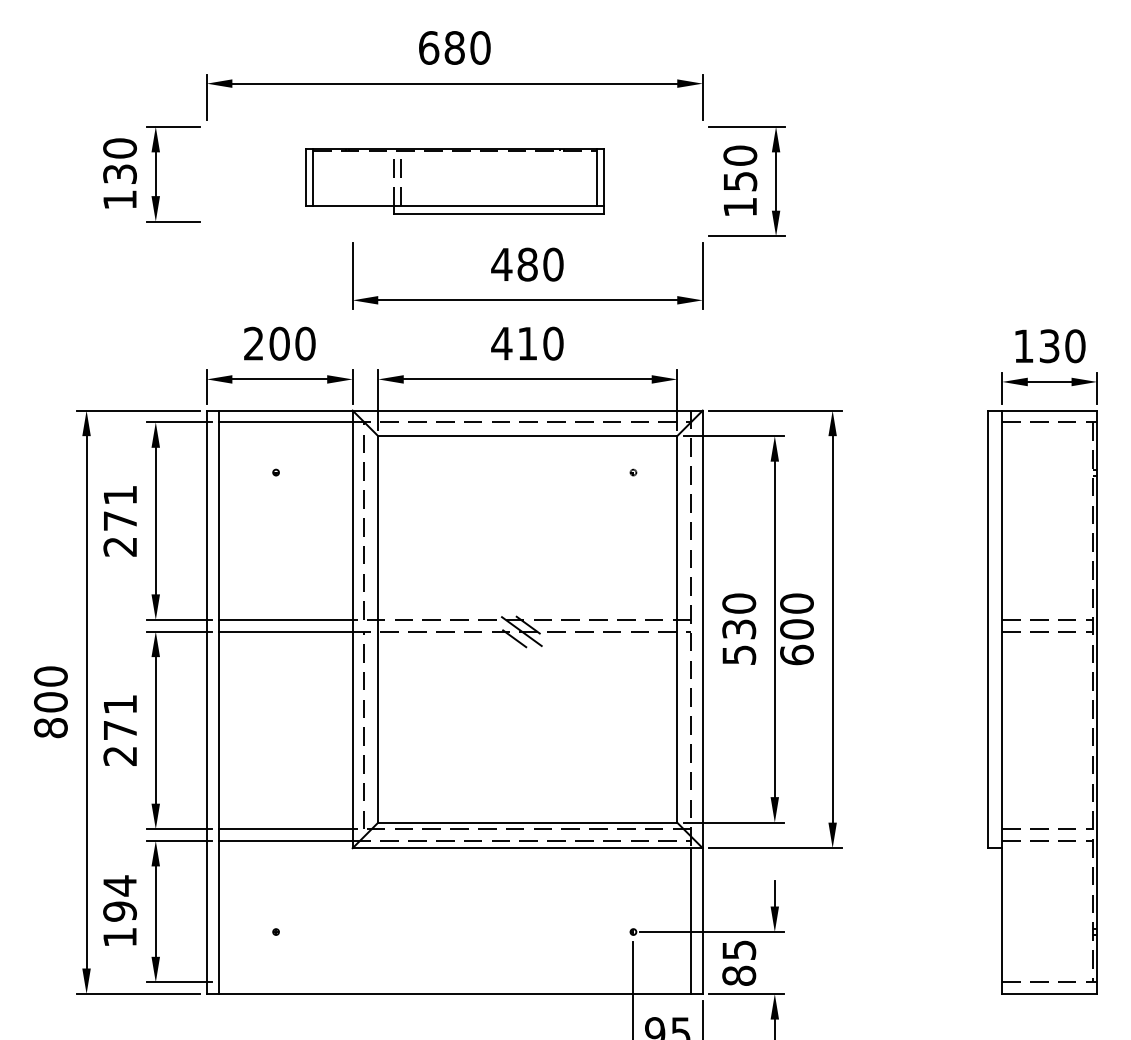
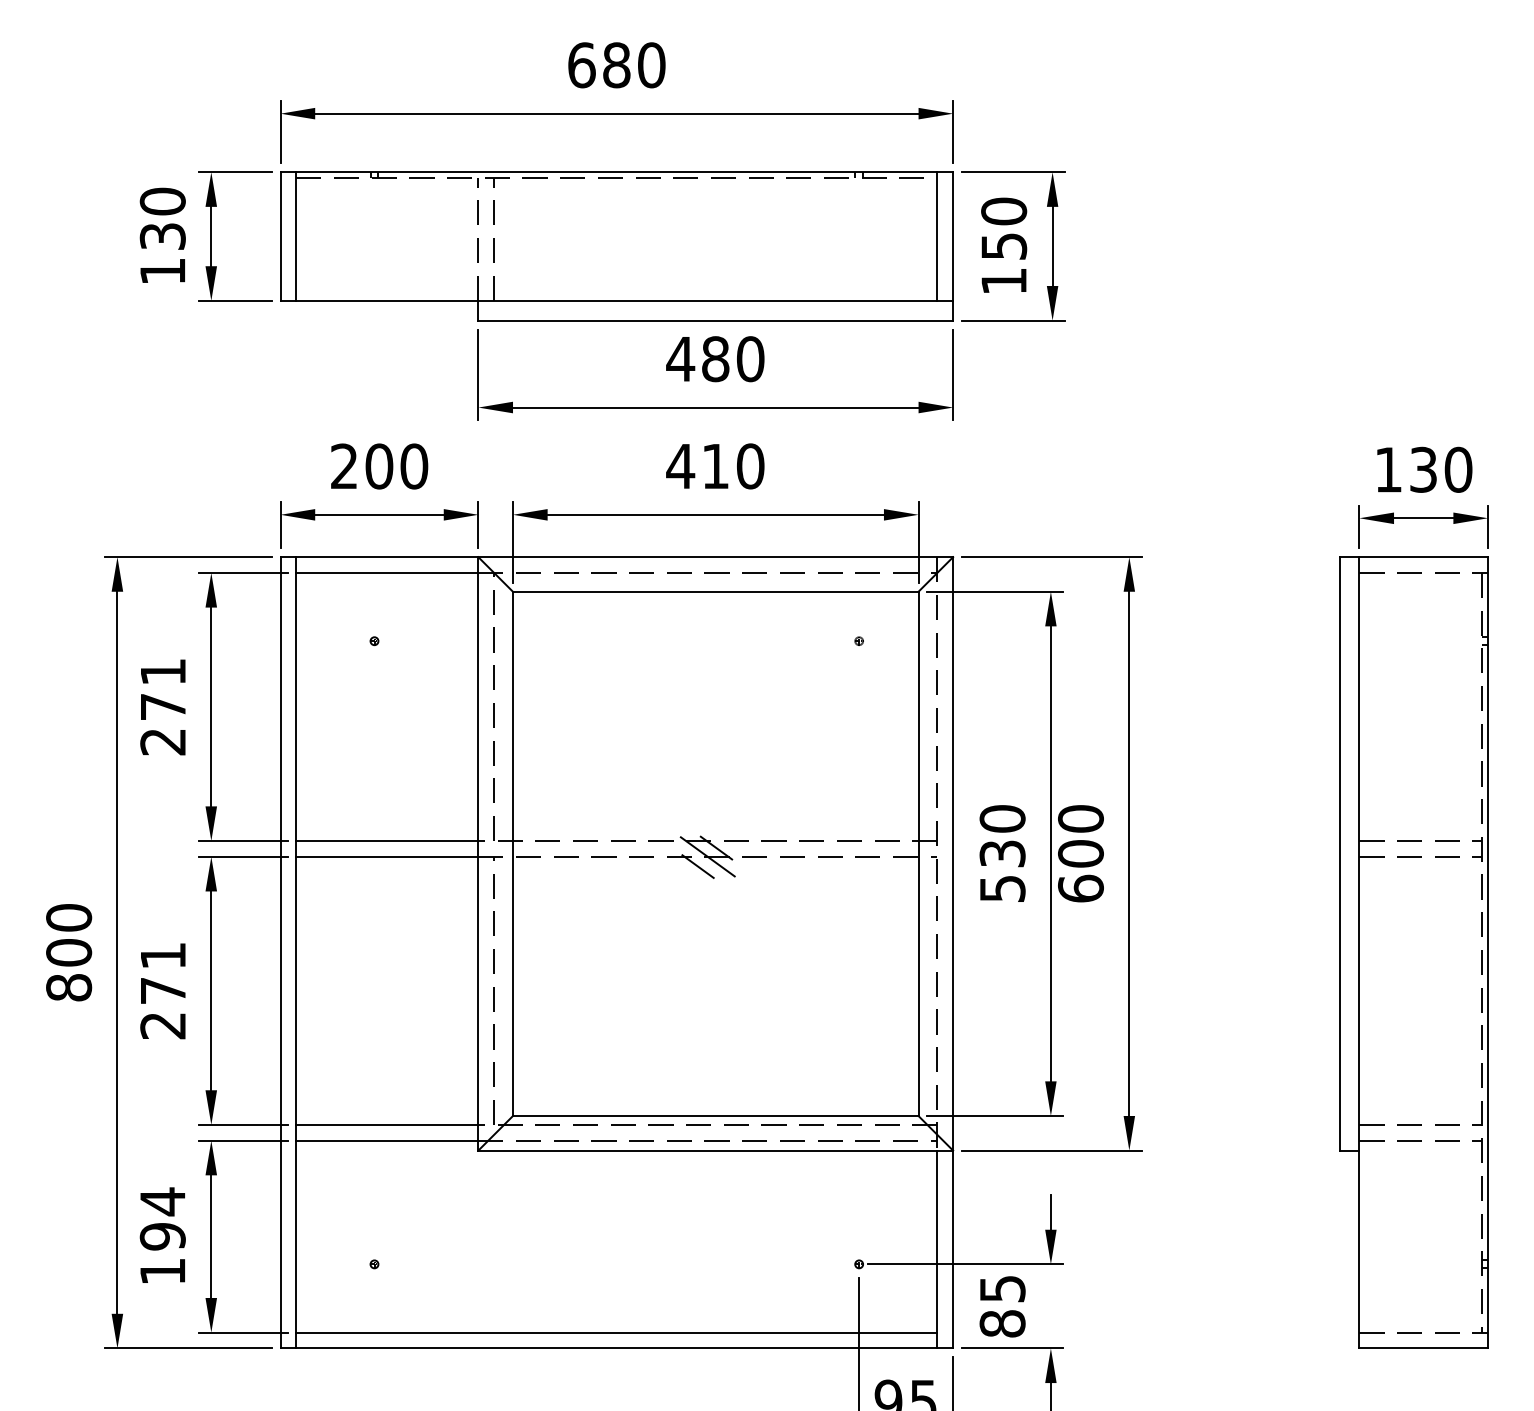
part: (454, 181) -> (616, 246), size x1.67
line: (454, 982) -> (616, 1332), added

